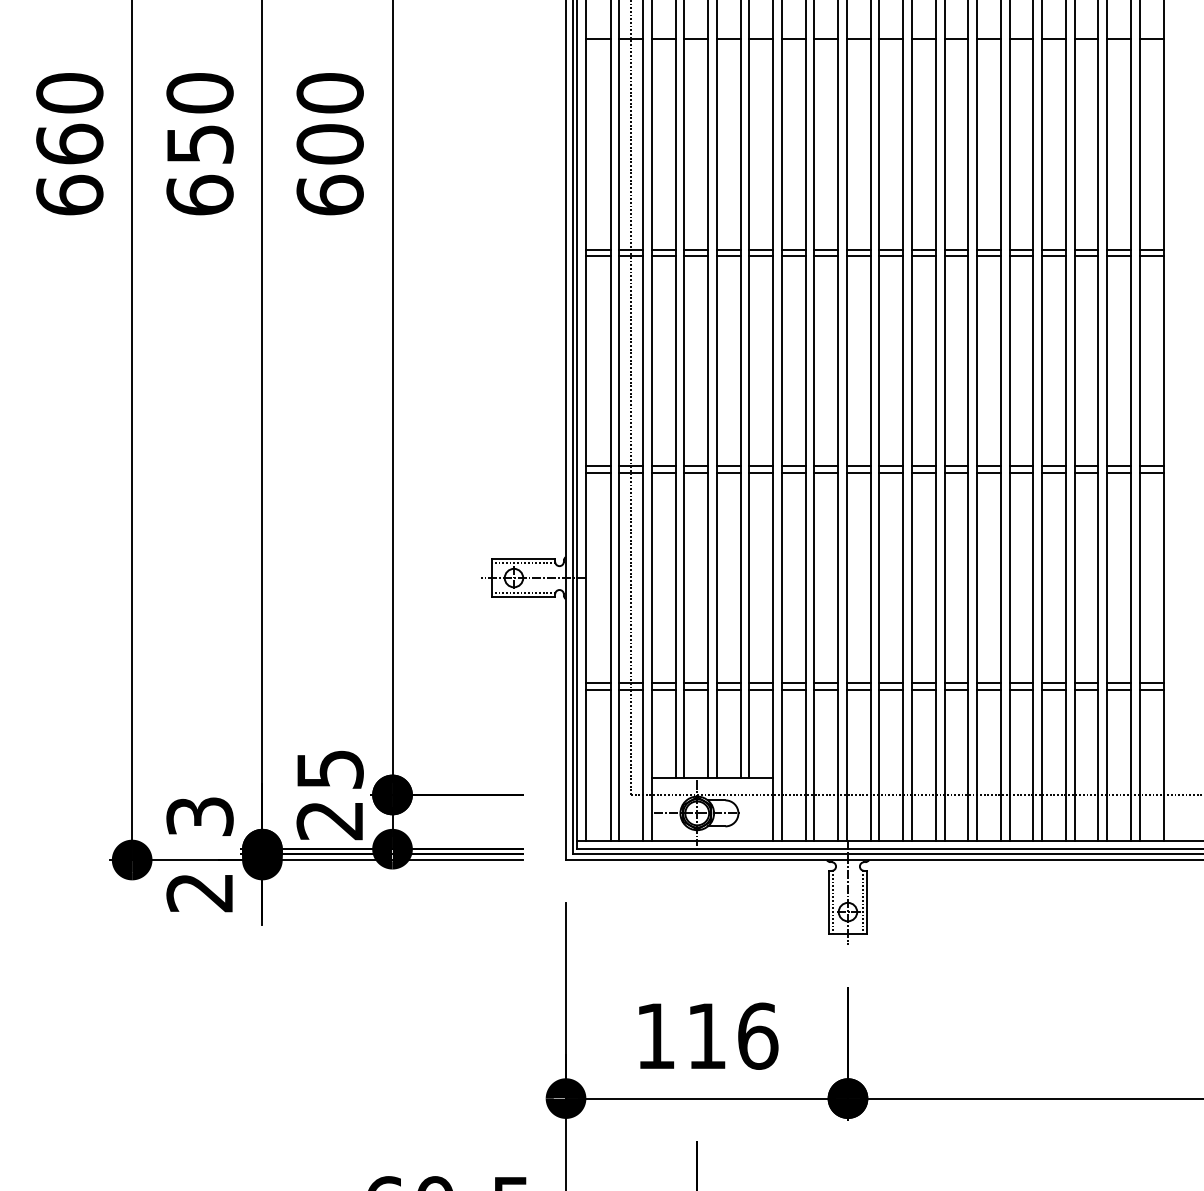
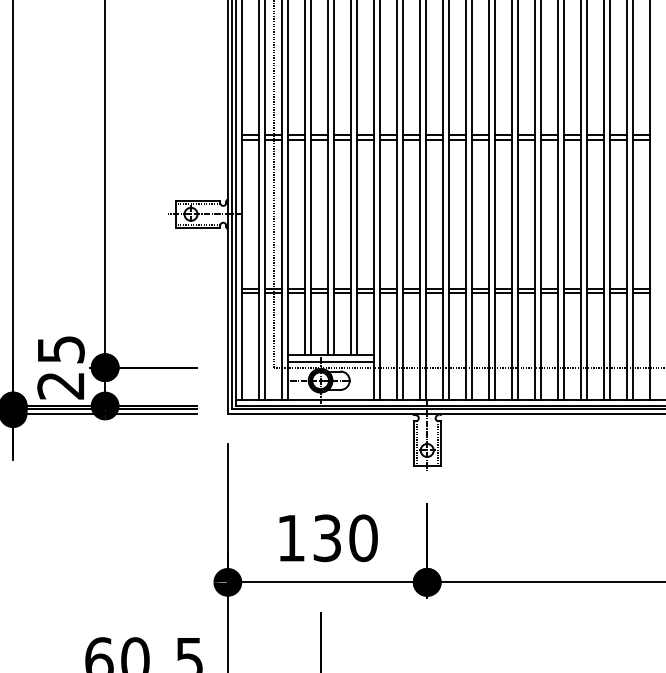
line: (712, 786) -> (331, 361), added
text: (732, 1035) -> (345, 537), 116 -> 130

